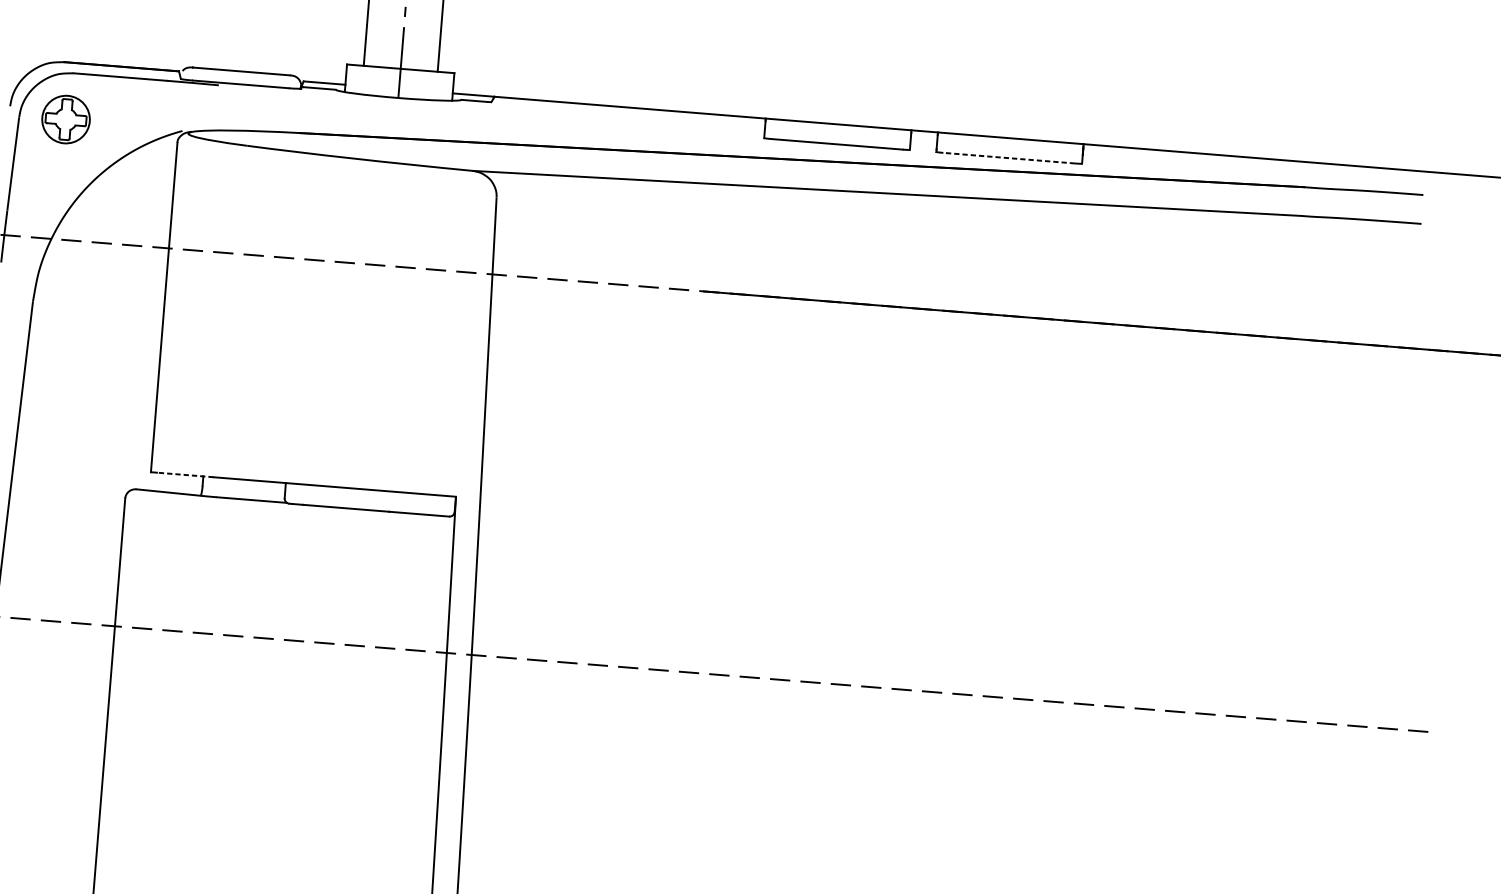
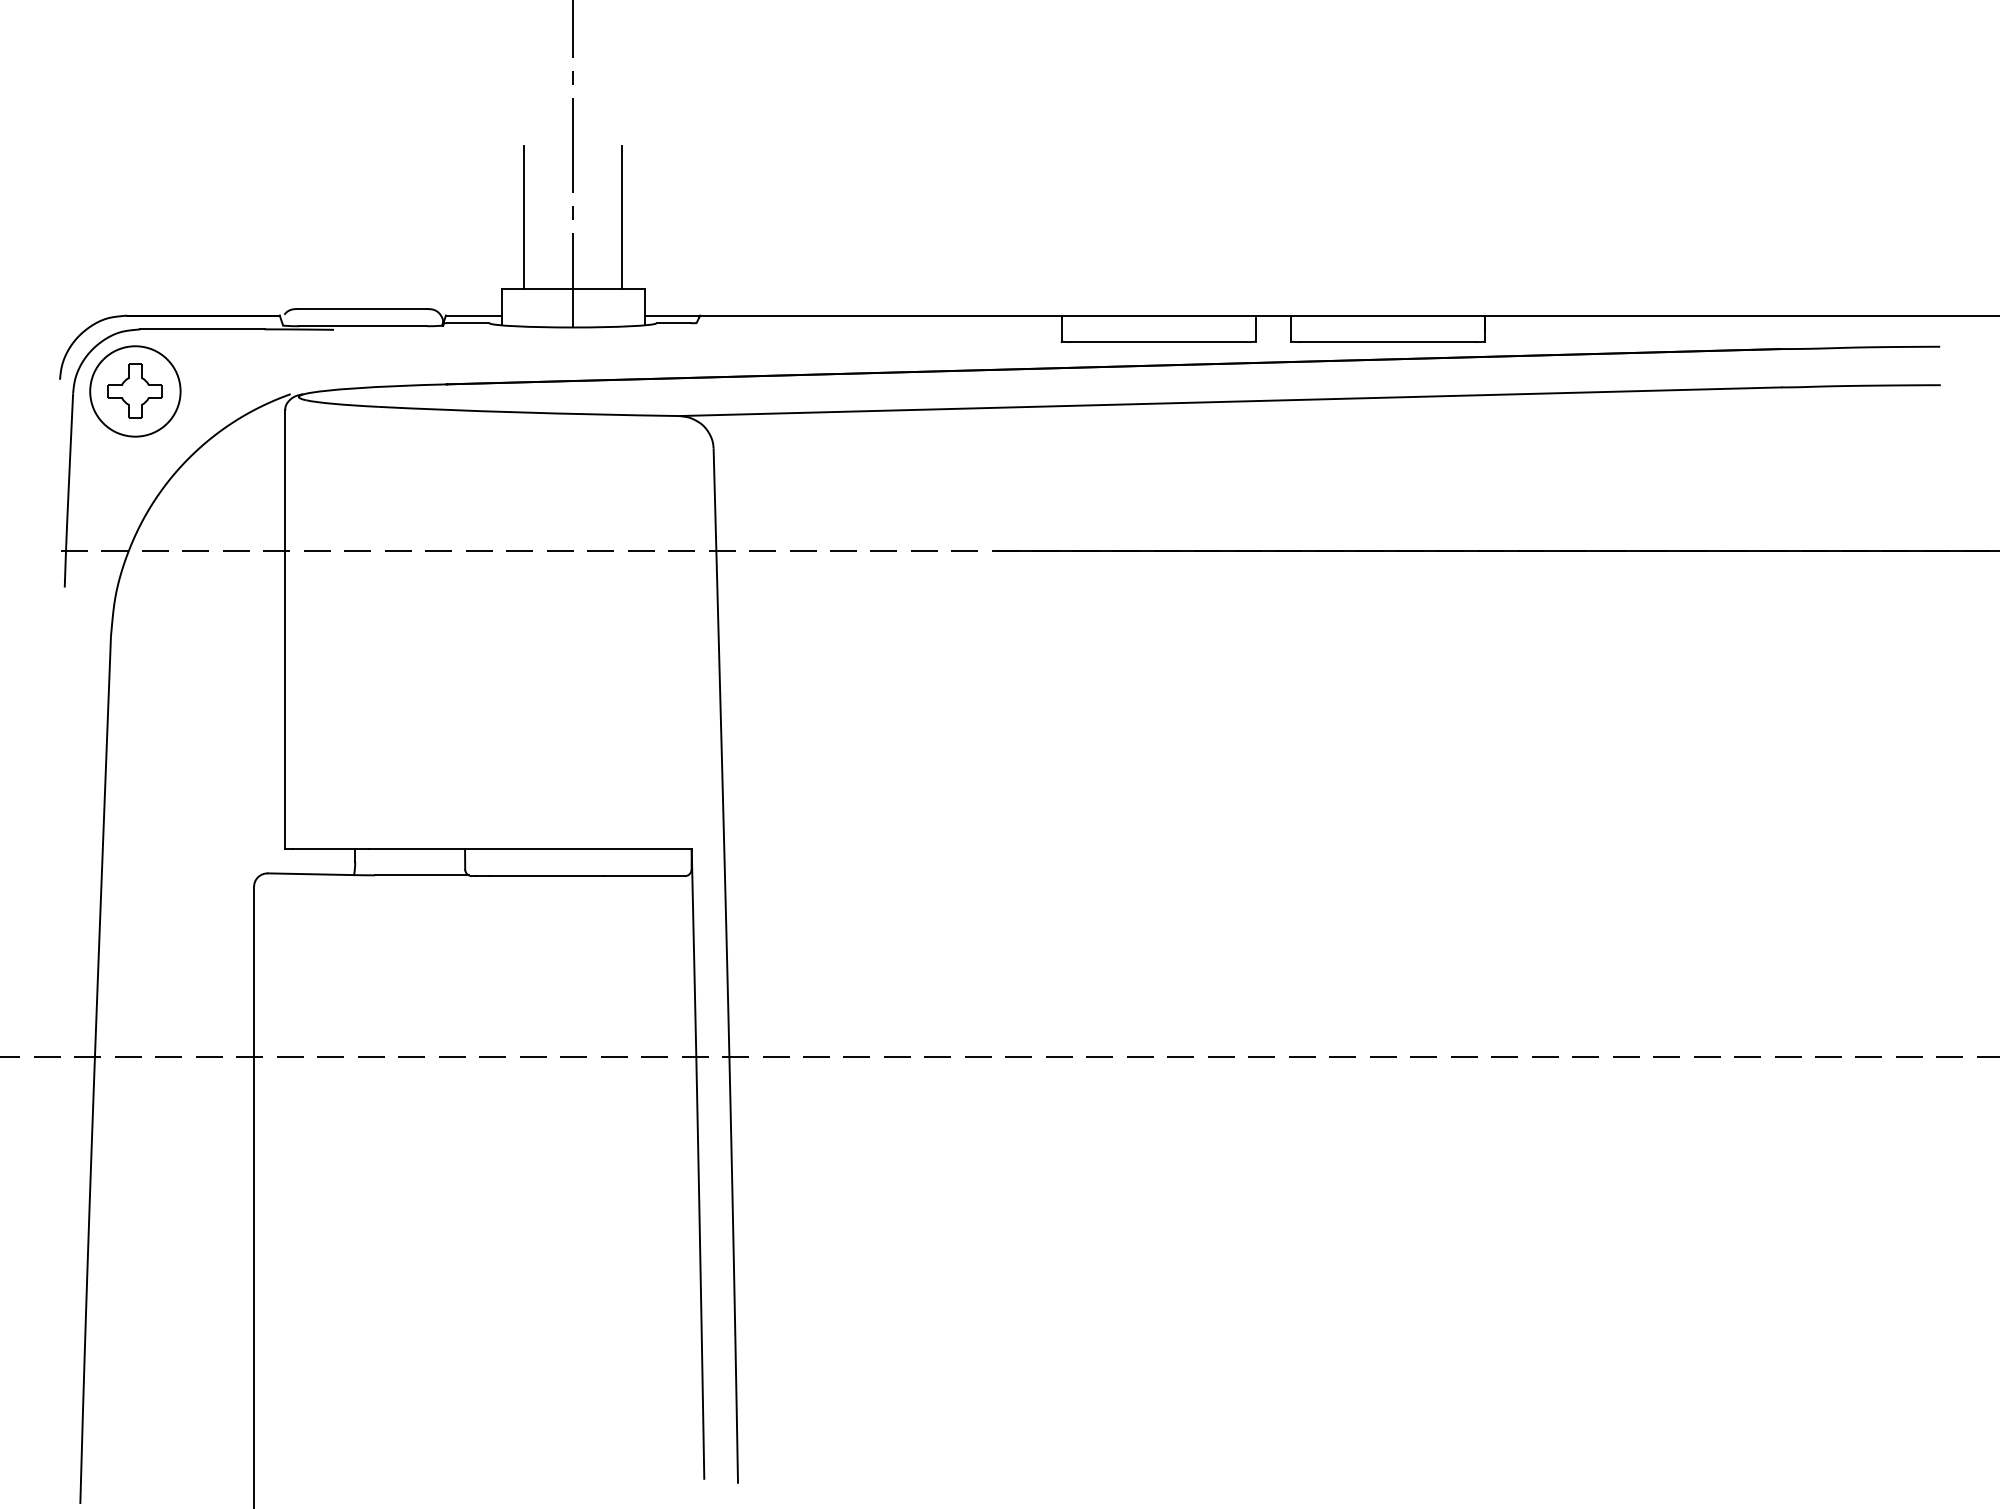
circle: (66, 119) -> (135, 391), size x1.43
line: (1009, 158) -> (1388, 342), dashed -> solid
line: (185, 475) -> (331, 849), dashed -> solid

